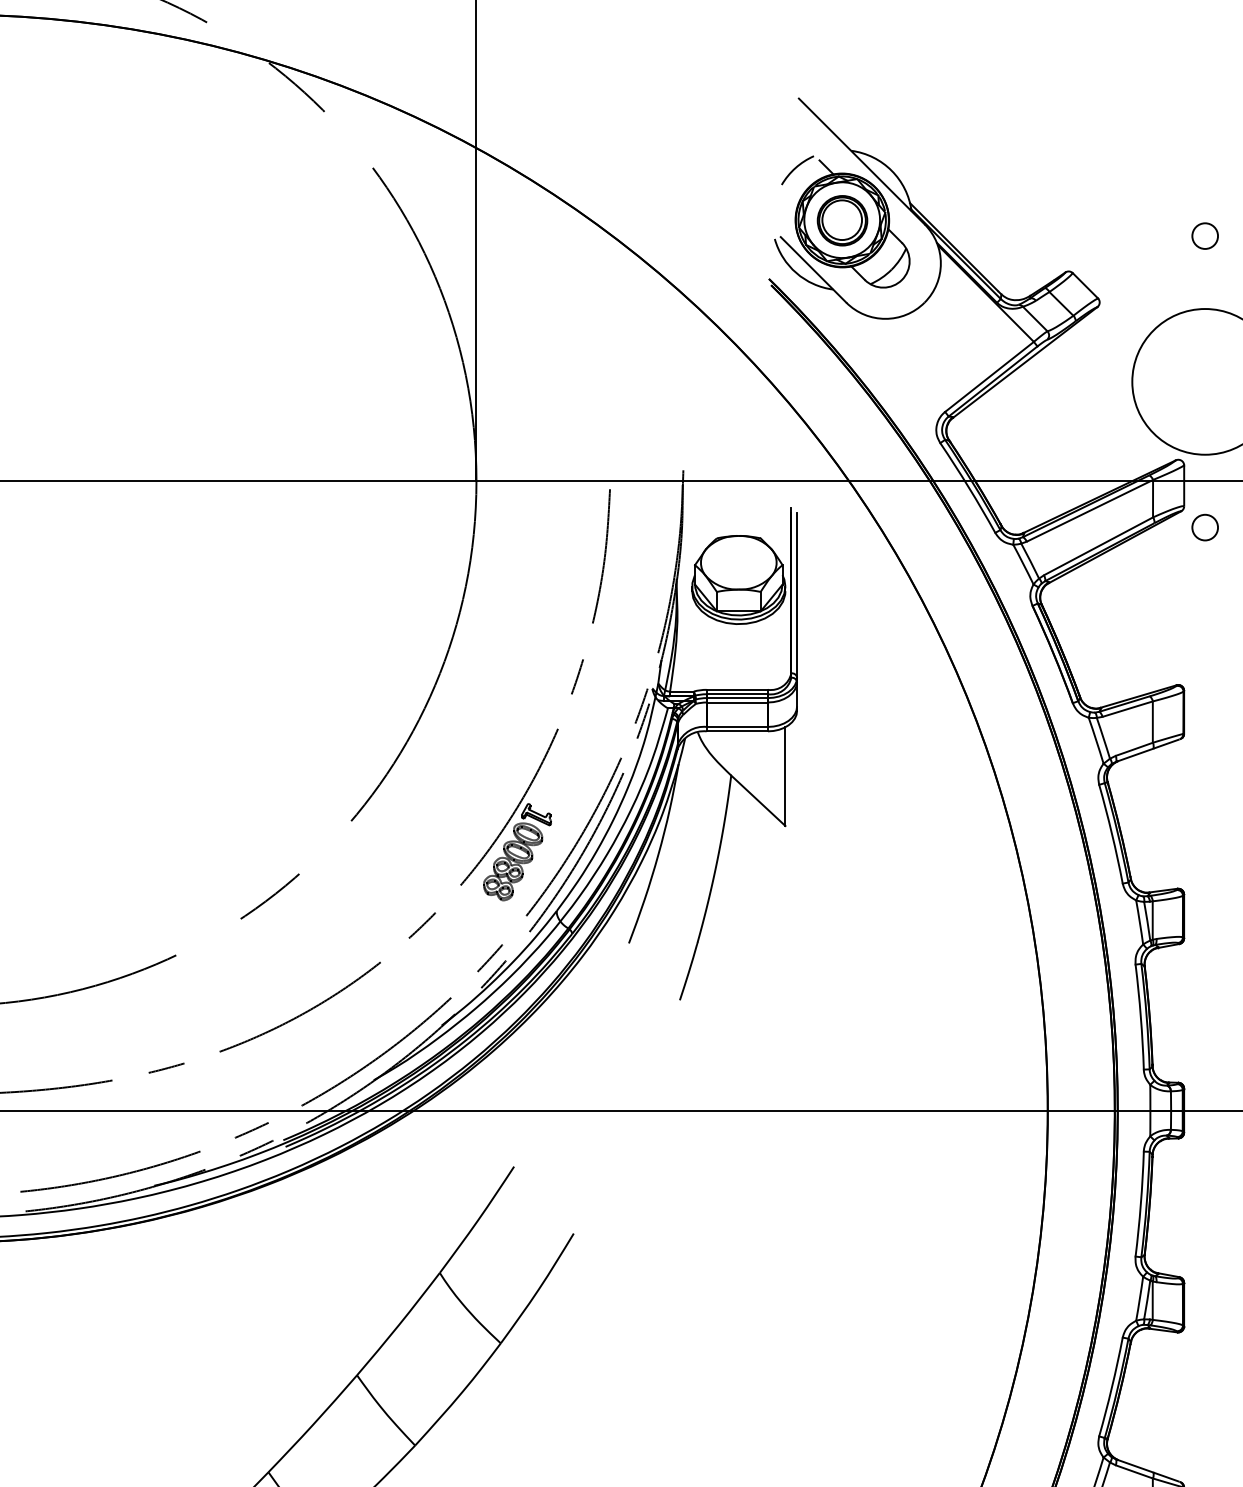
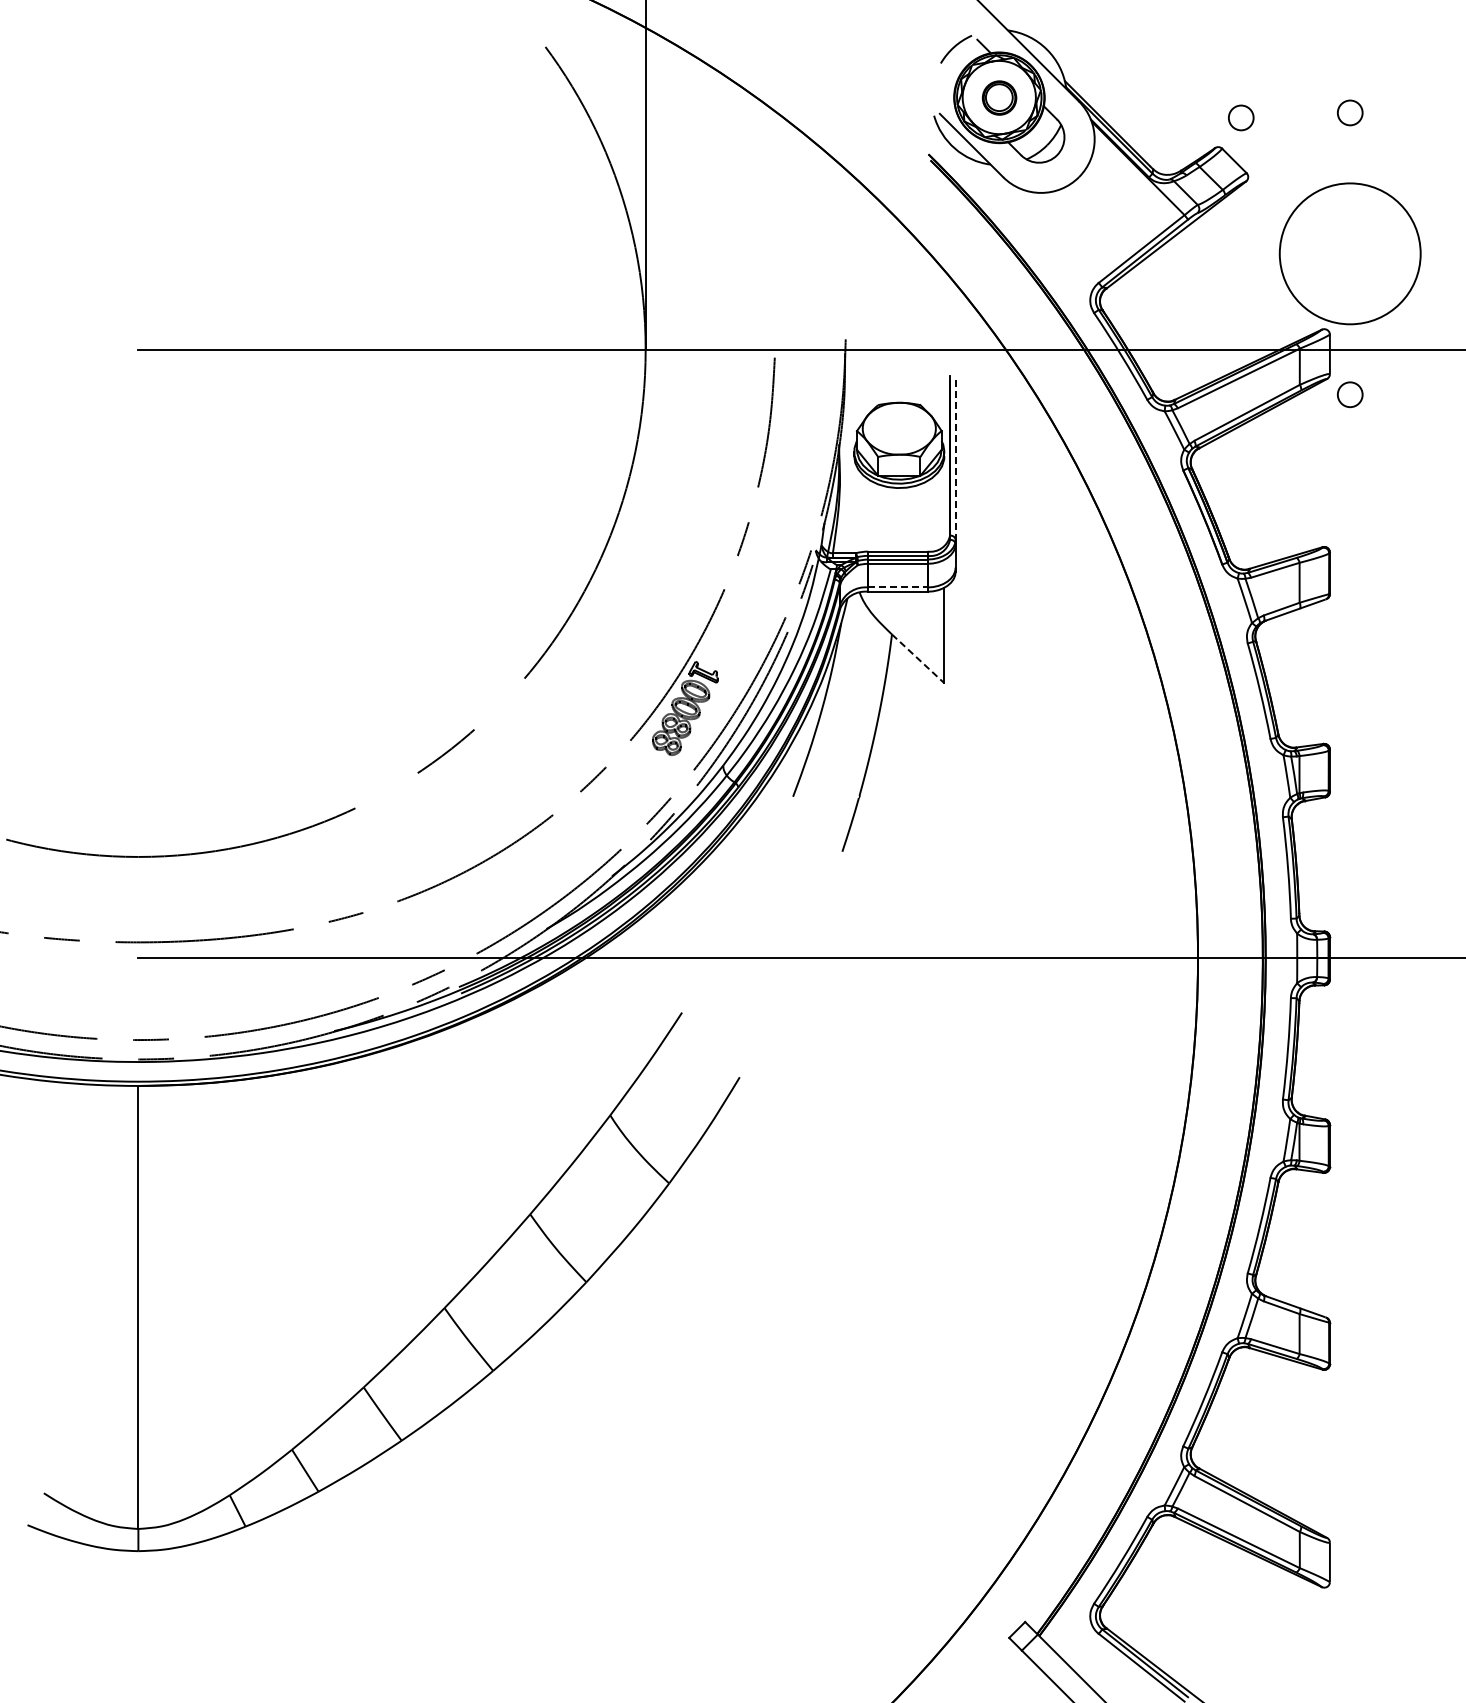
part: (842, 220) -> (999, 97), size x0.7
circle: (1092, 240) -> (1241, 117), added
line: (796, 594) -> (955, 459), solid -> dashed
line: (736, 726) -> (897, 587), solid -> dashed
line: (758, 800) -> (918, 658), solid -> dashed

